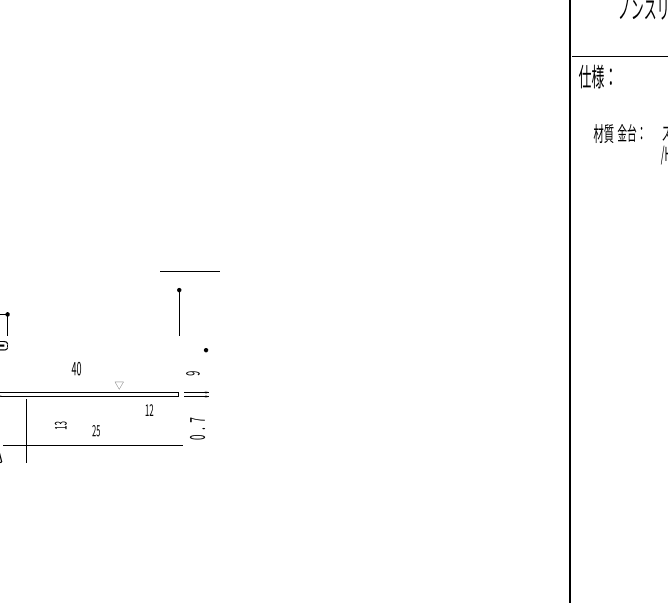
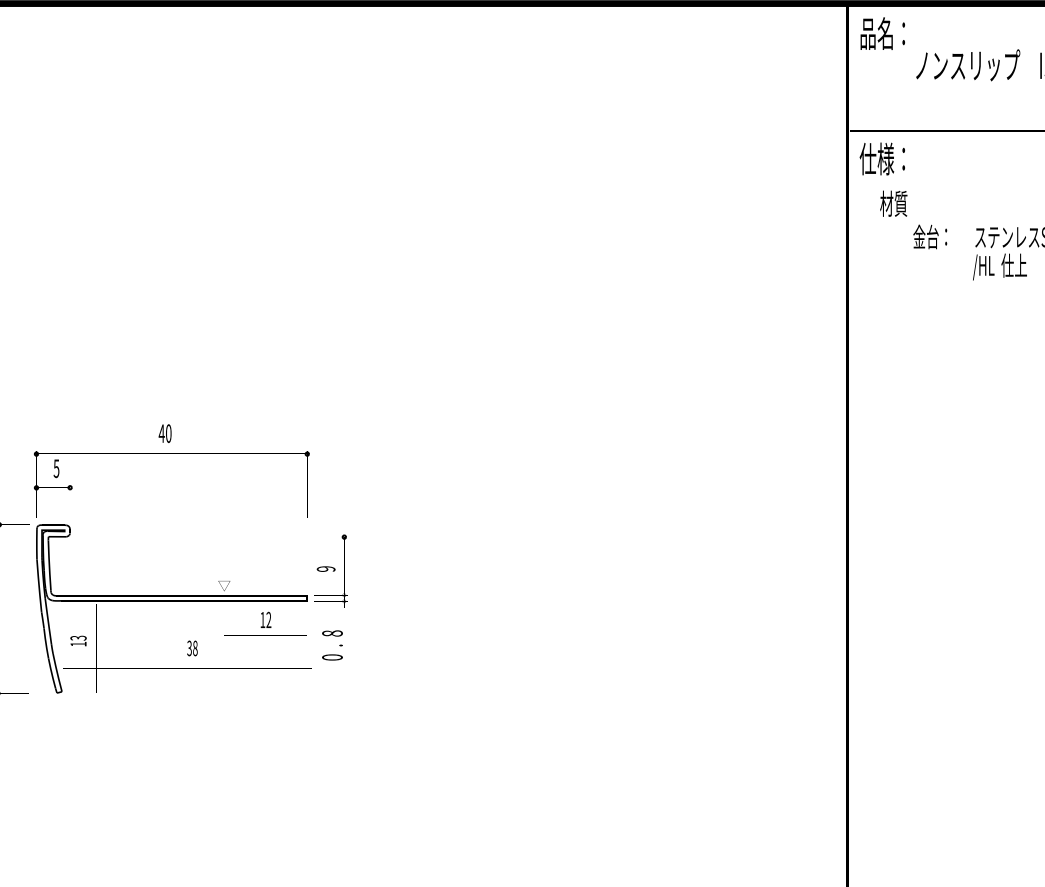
text: (603, 133) -> (893, 203), moved
line: (189, 271) -> (265, 635), moved
text: (75, 368) -> (164, 433), moved
text: (197, 419) -> (332, 633), 7 -> 8
text: (60, 424) -> (78, 640), moved
text: (96, 430) -> (192, 648), 25 -> 38

